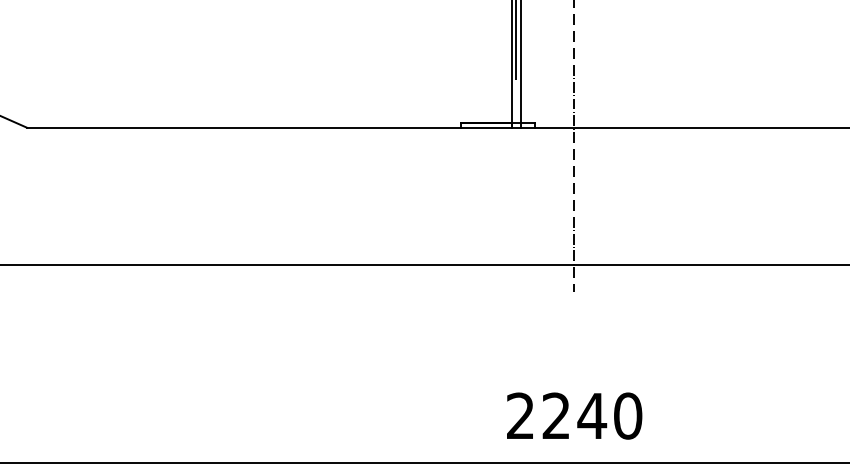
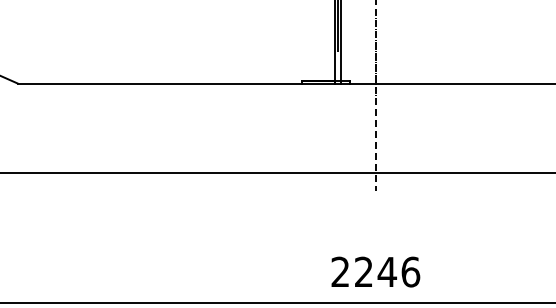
text: (627, 415) -> (410, 271), 2240 -> 2246

